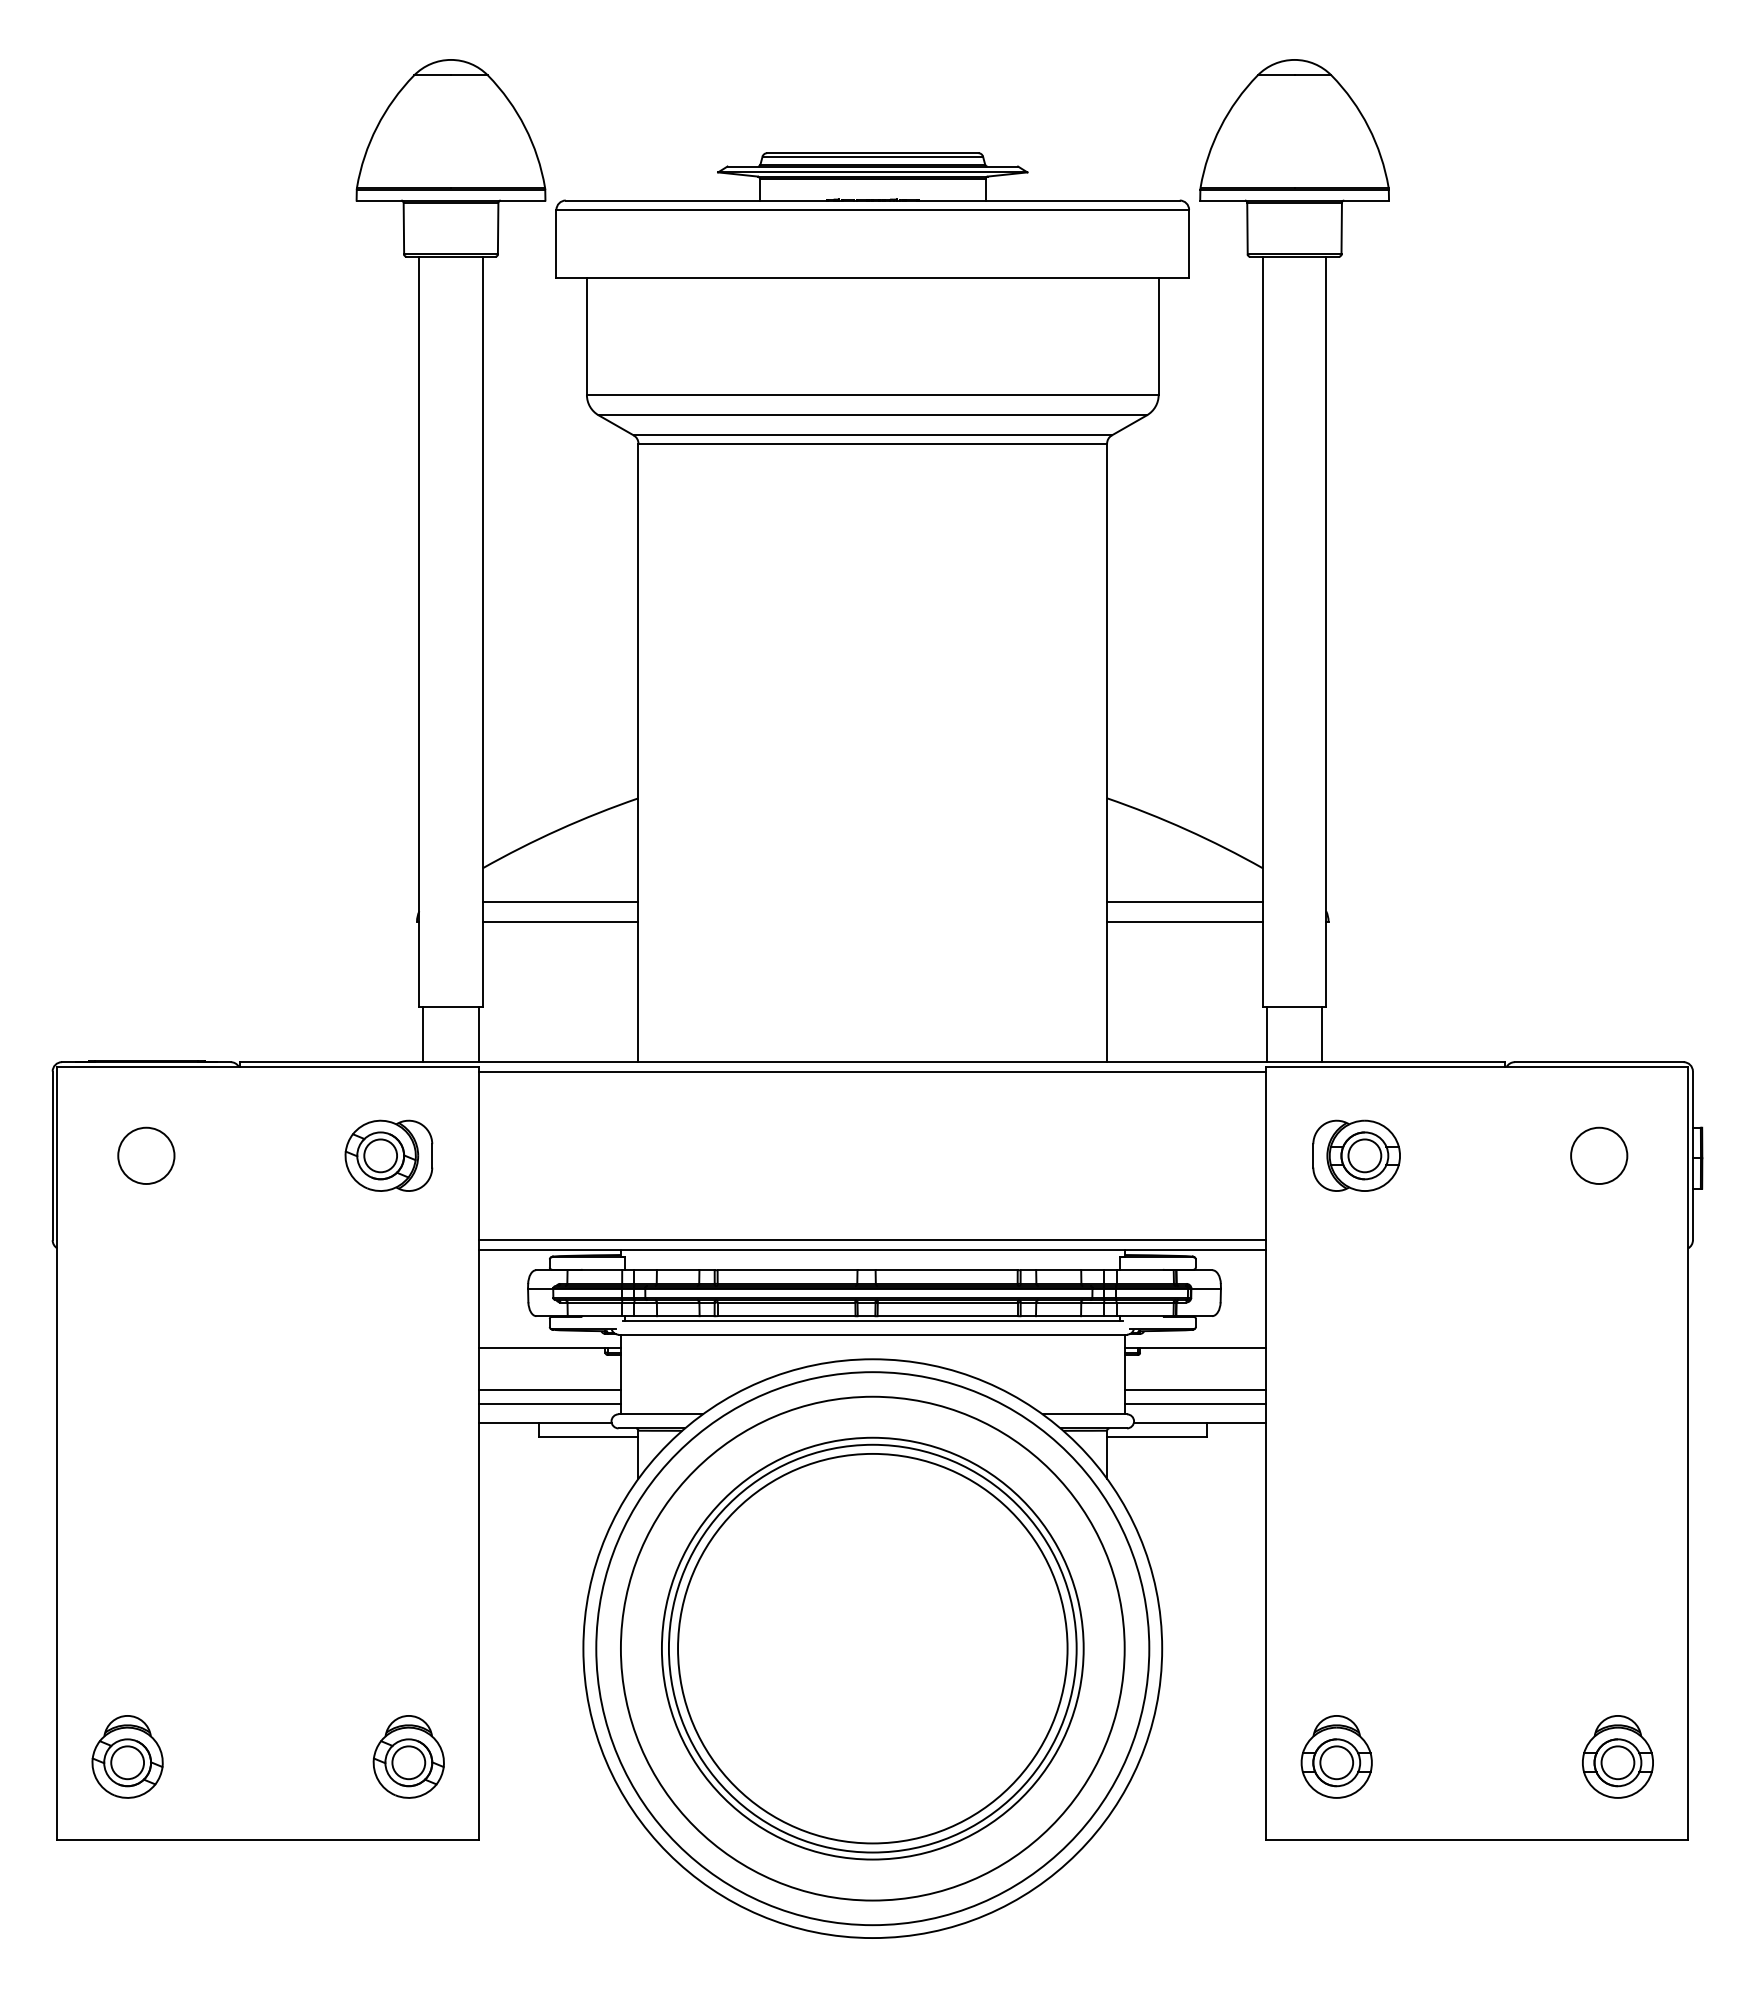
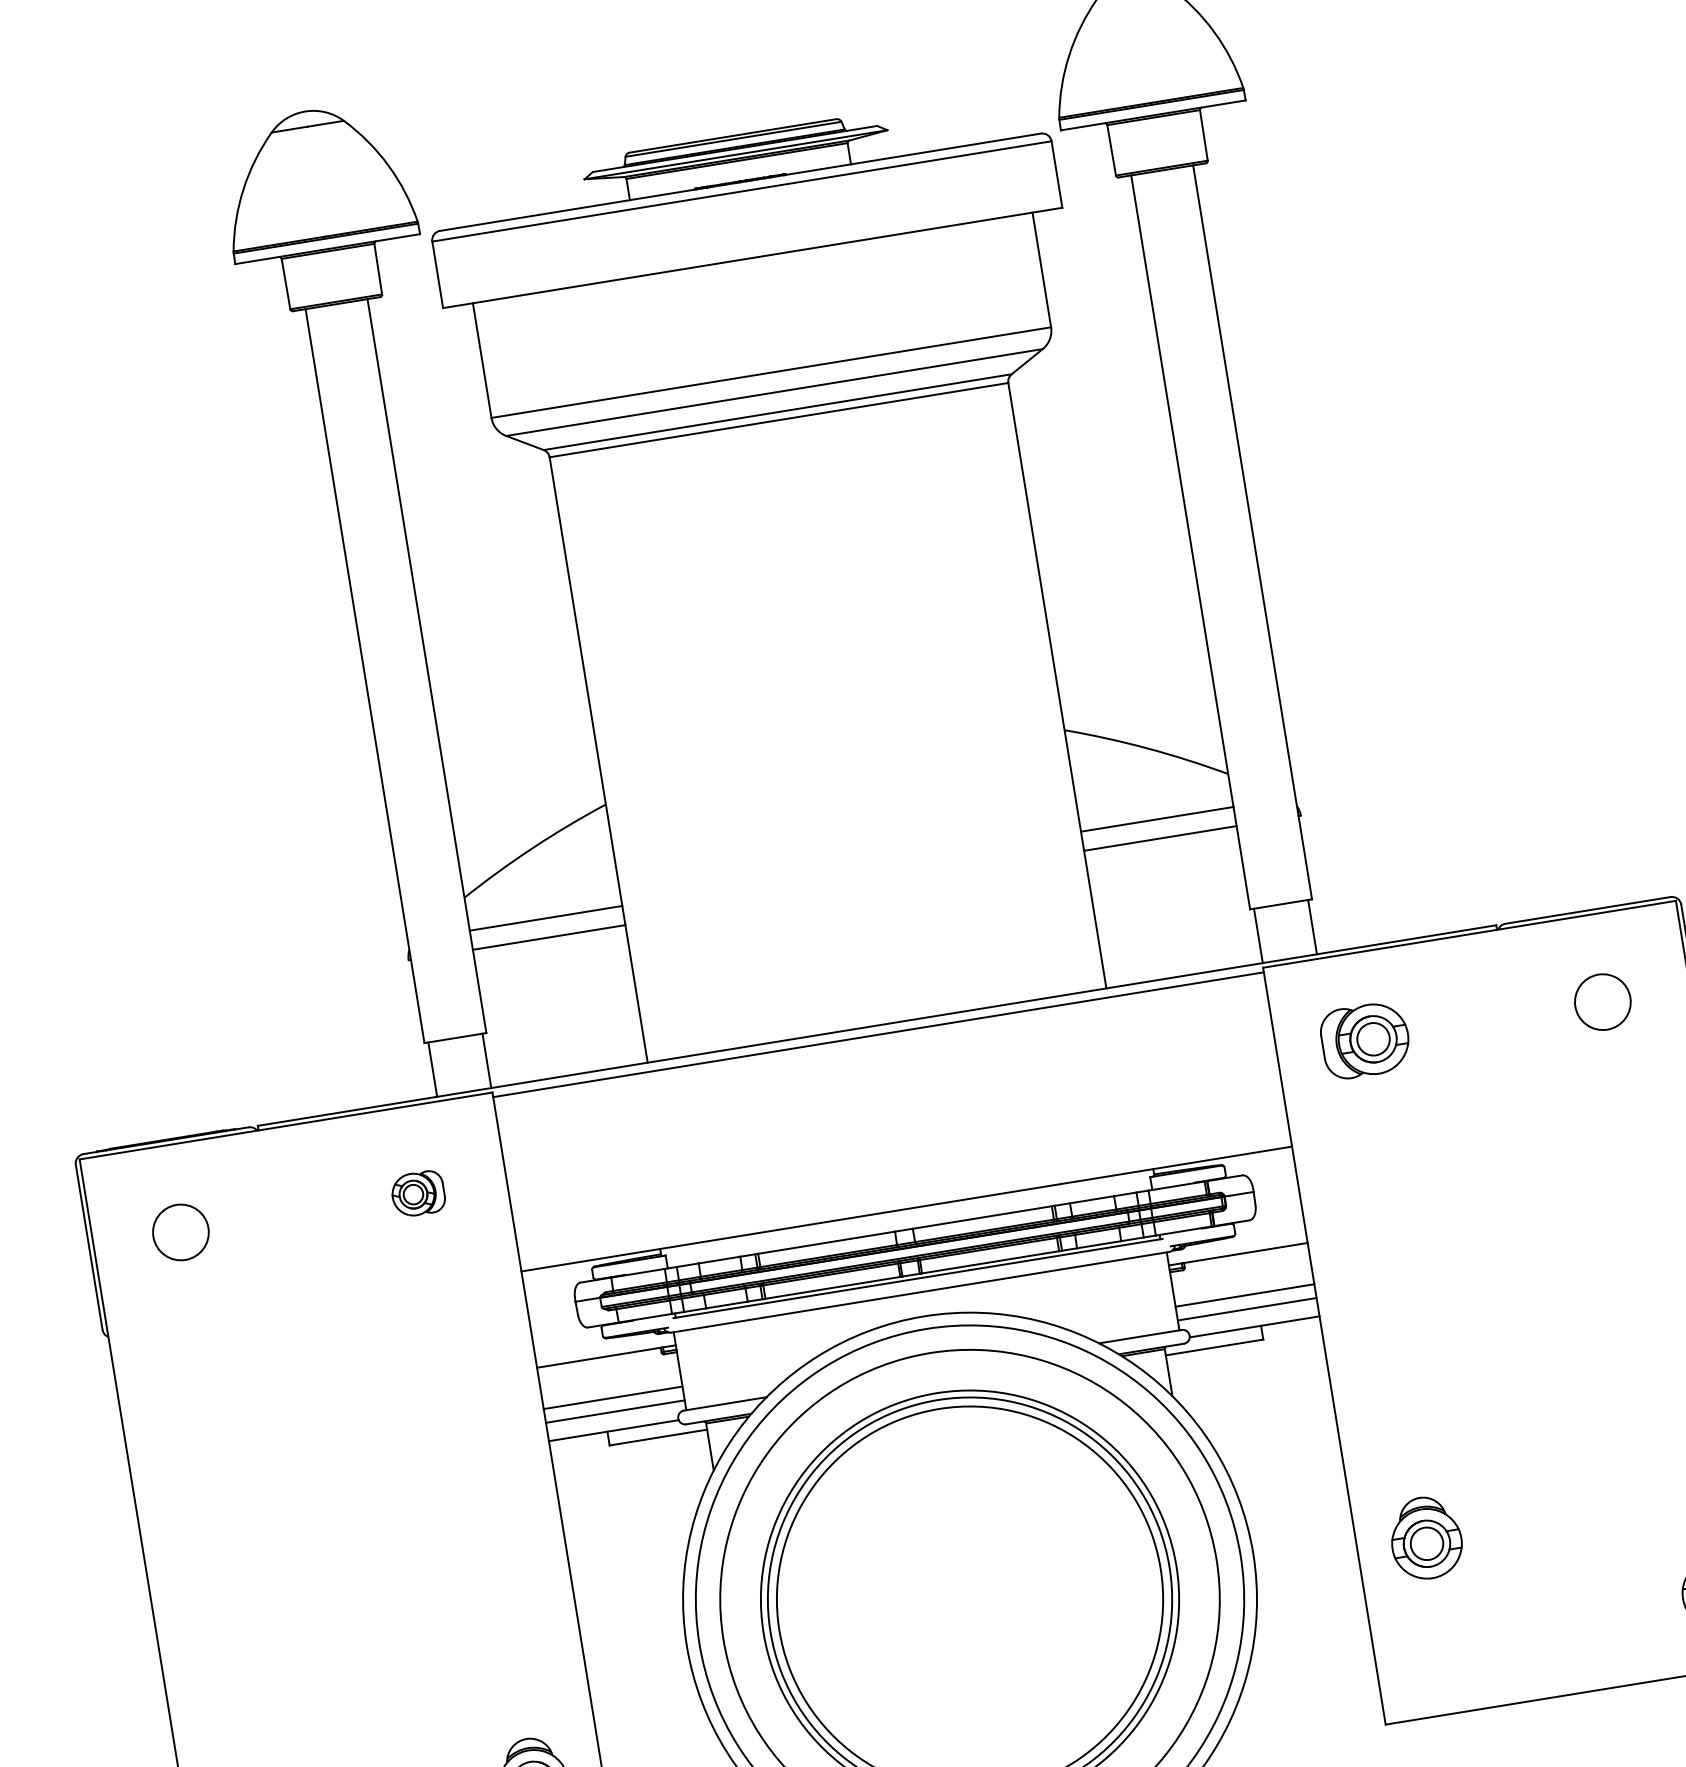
part: (388, 1155) -> (417, 1193), size x0.6
line: (872, 1240) -> (905, 1200), removed
part: (1336, 1756) -> (1425, 1537), moved

